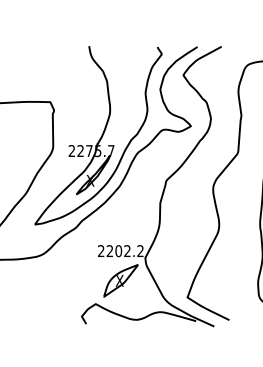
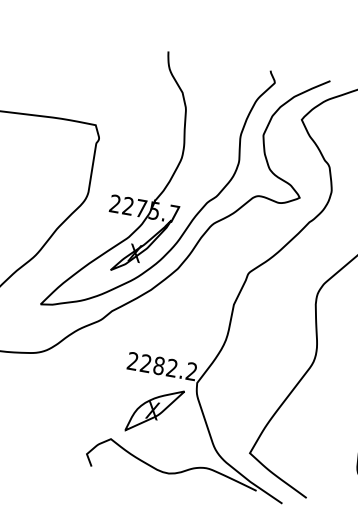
text: (118, 250) -> (158, 364), 2202.2 -> 2282.2

